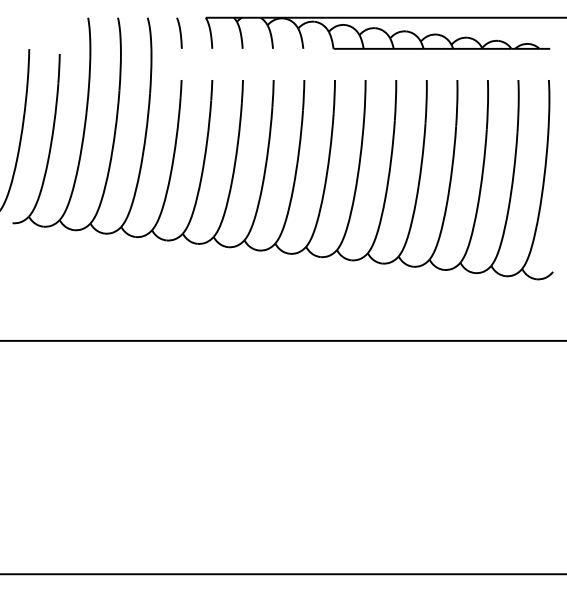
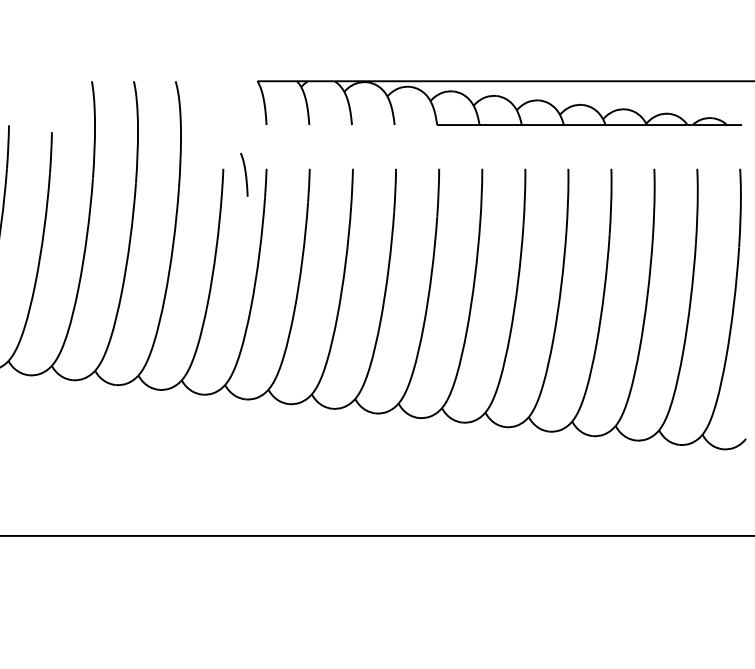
curve: (179, 32) -> (244, 173), moved

